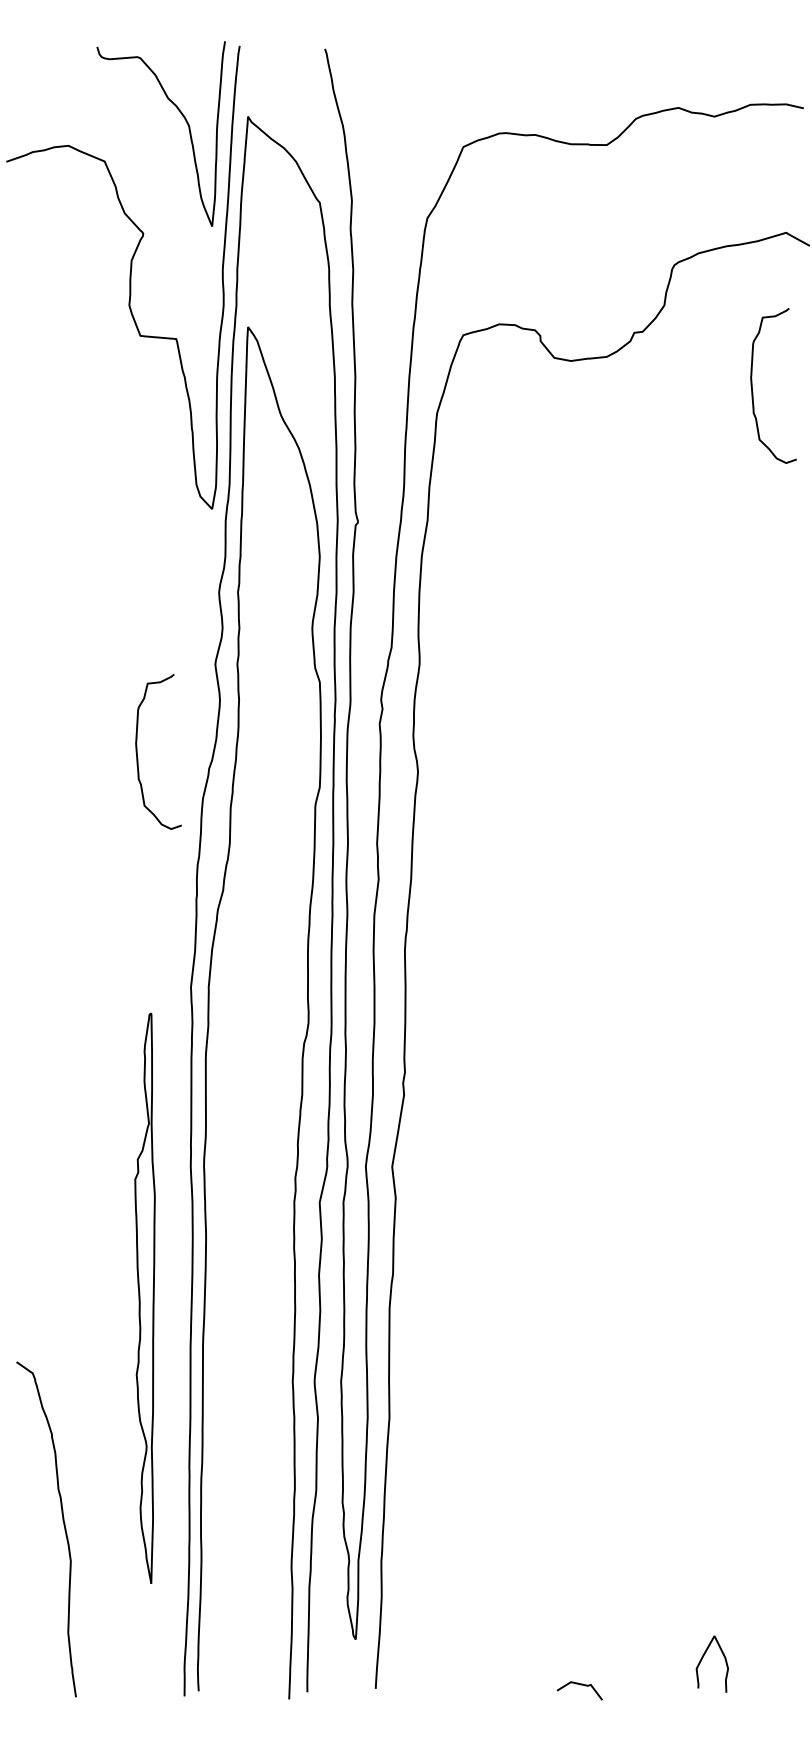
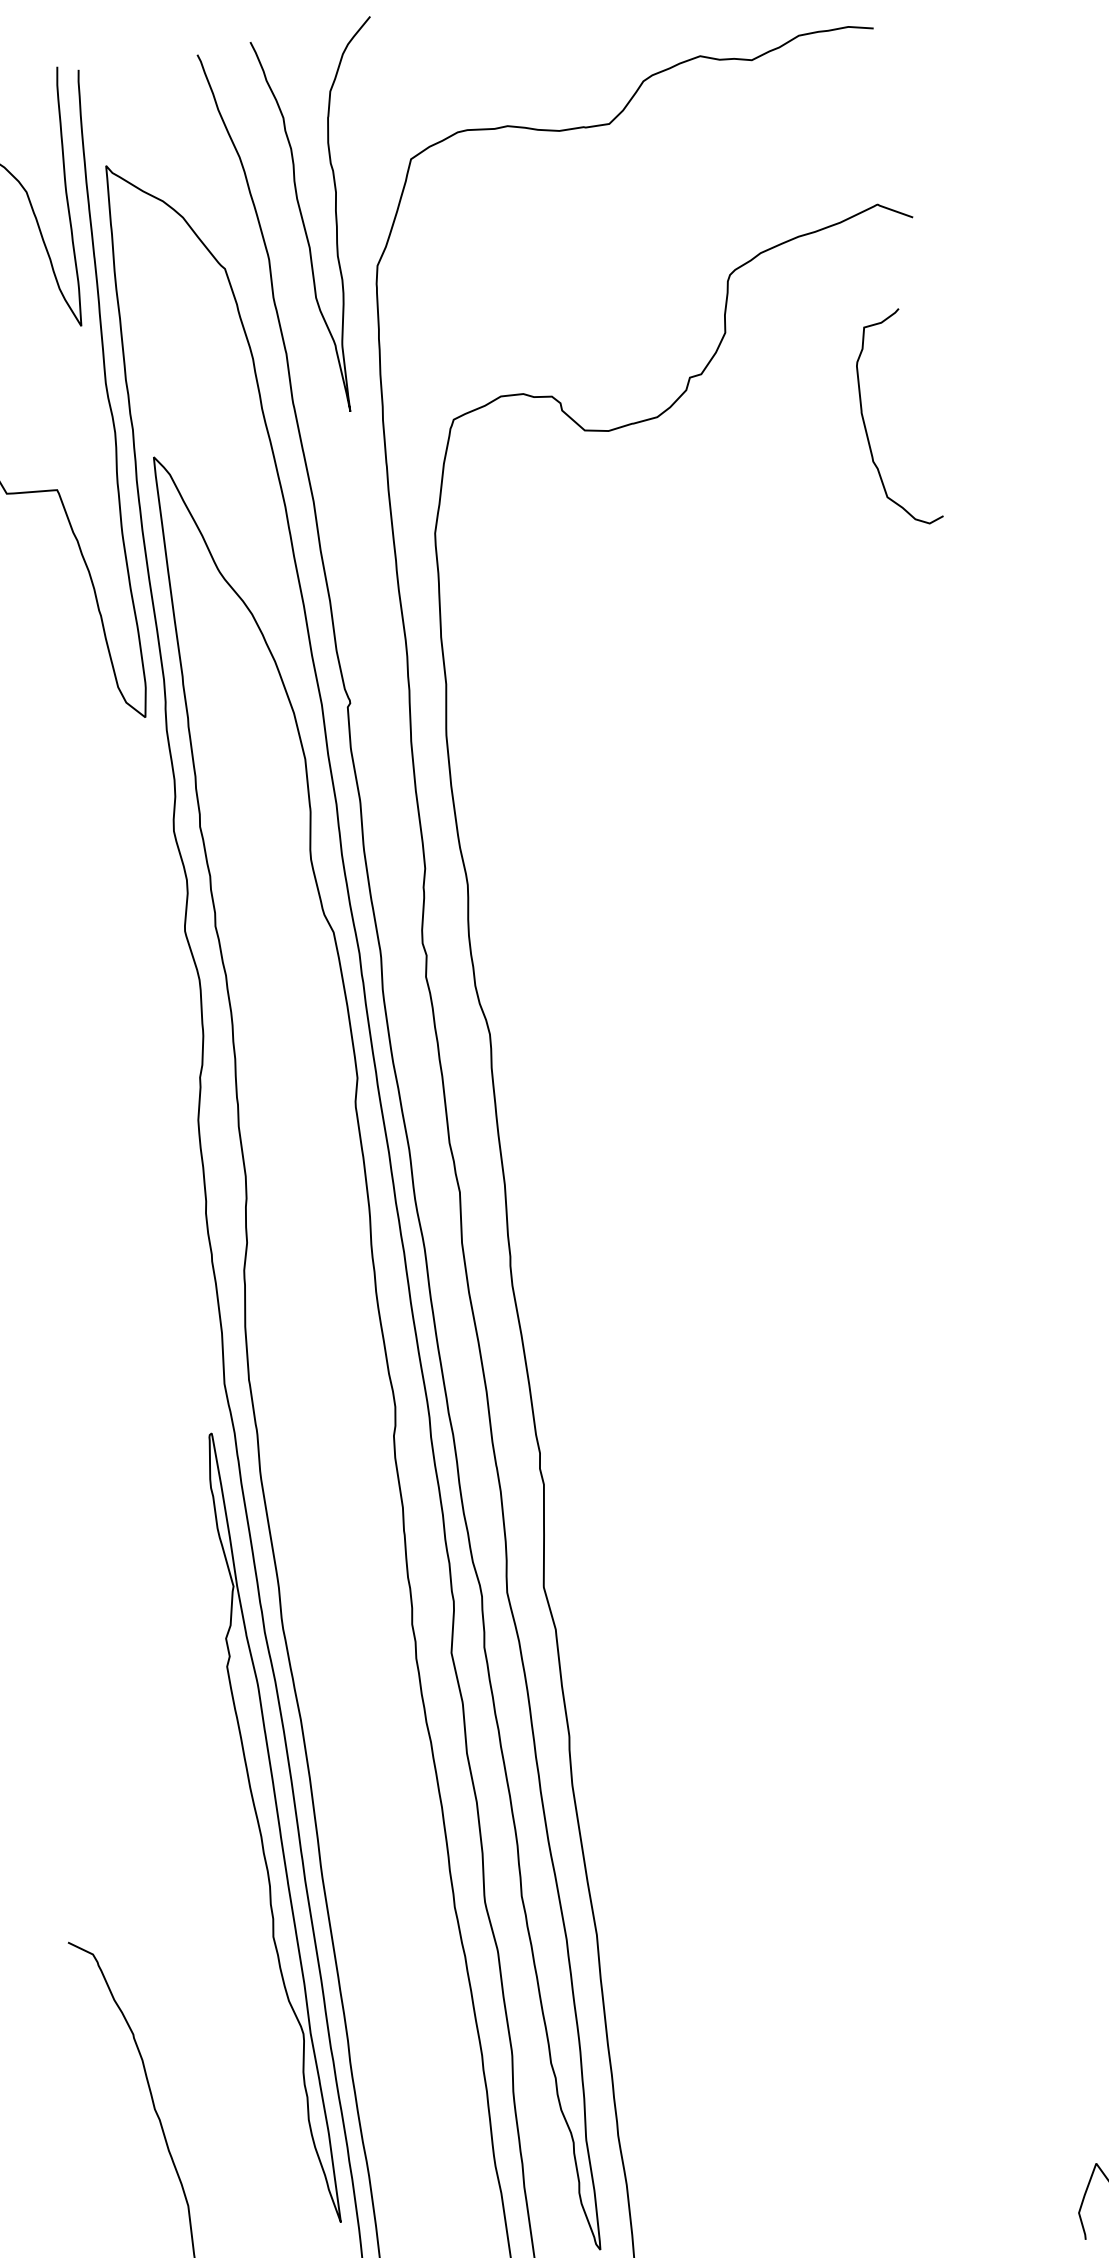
curve: (405, 177) -> (337, 214), added
curve: (138, 757) -> (99, 1077), removed
part: (144, 1297) -> (266, 1828), moved

